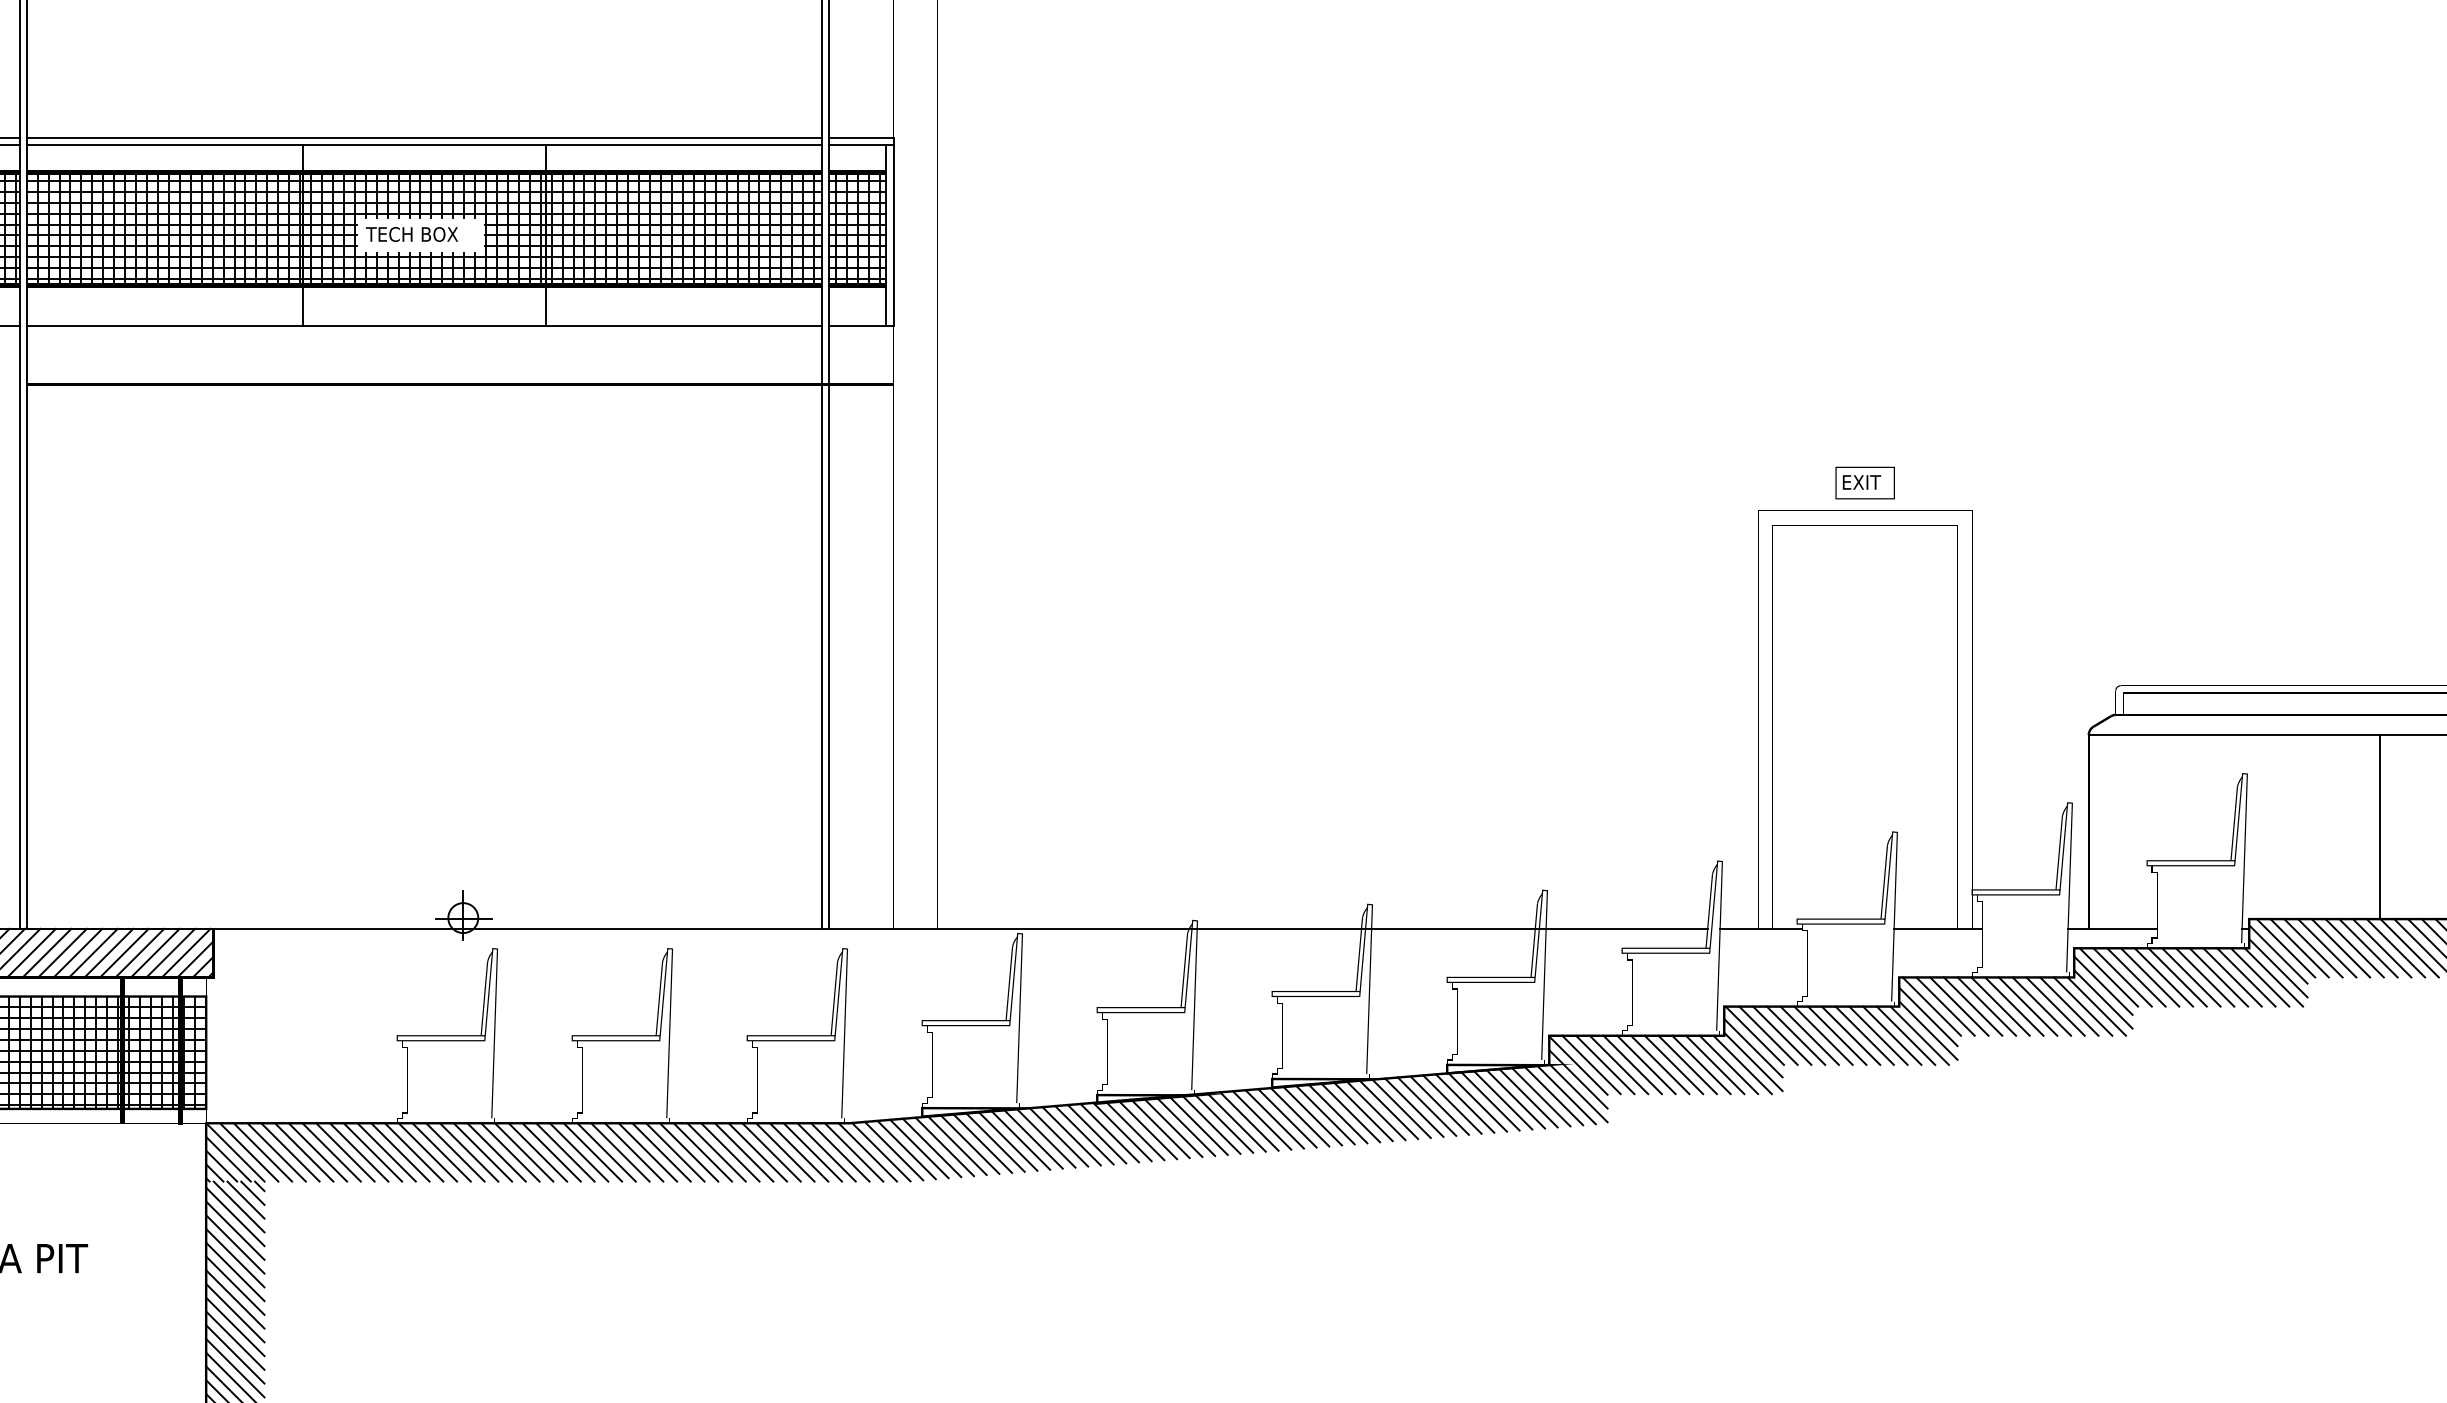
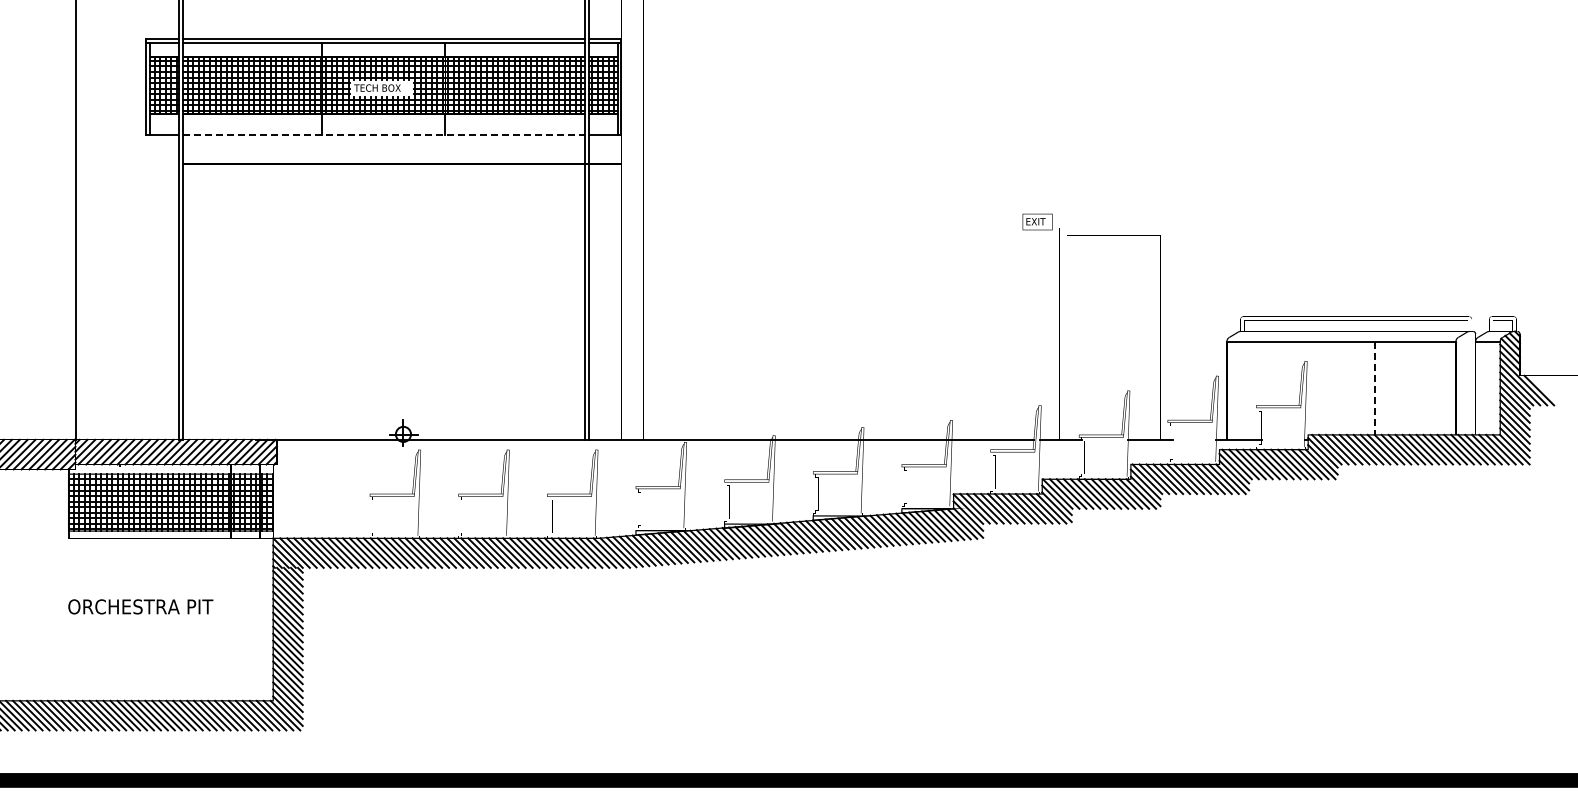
line: (425, 326) -> (384, 134), solid -> dashed
text: (1864, 482) -> (1037, 221), moved
line: (2380, 827) -> (1374, 388), solid -> dashed

